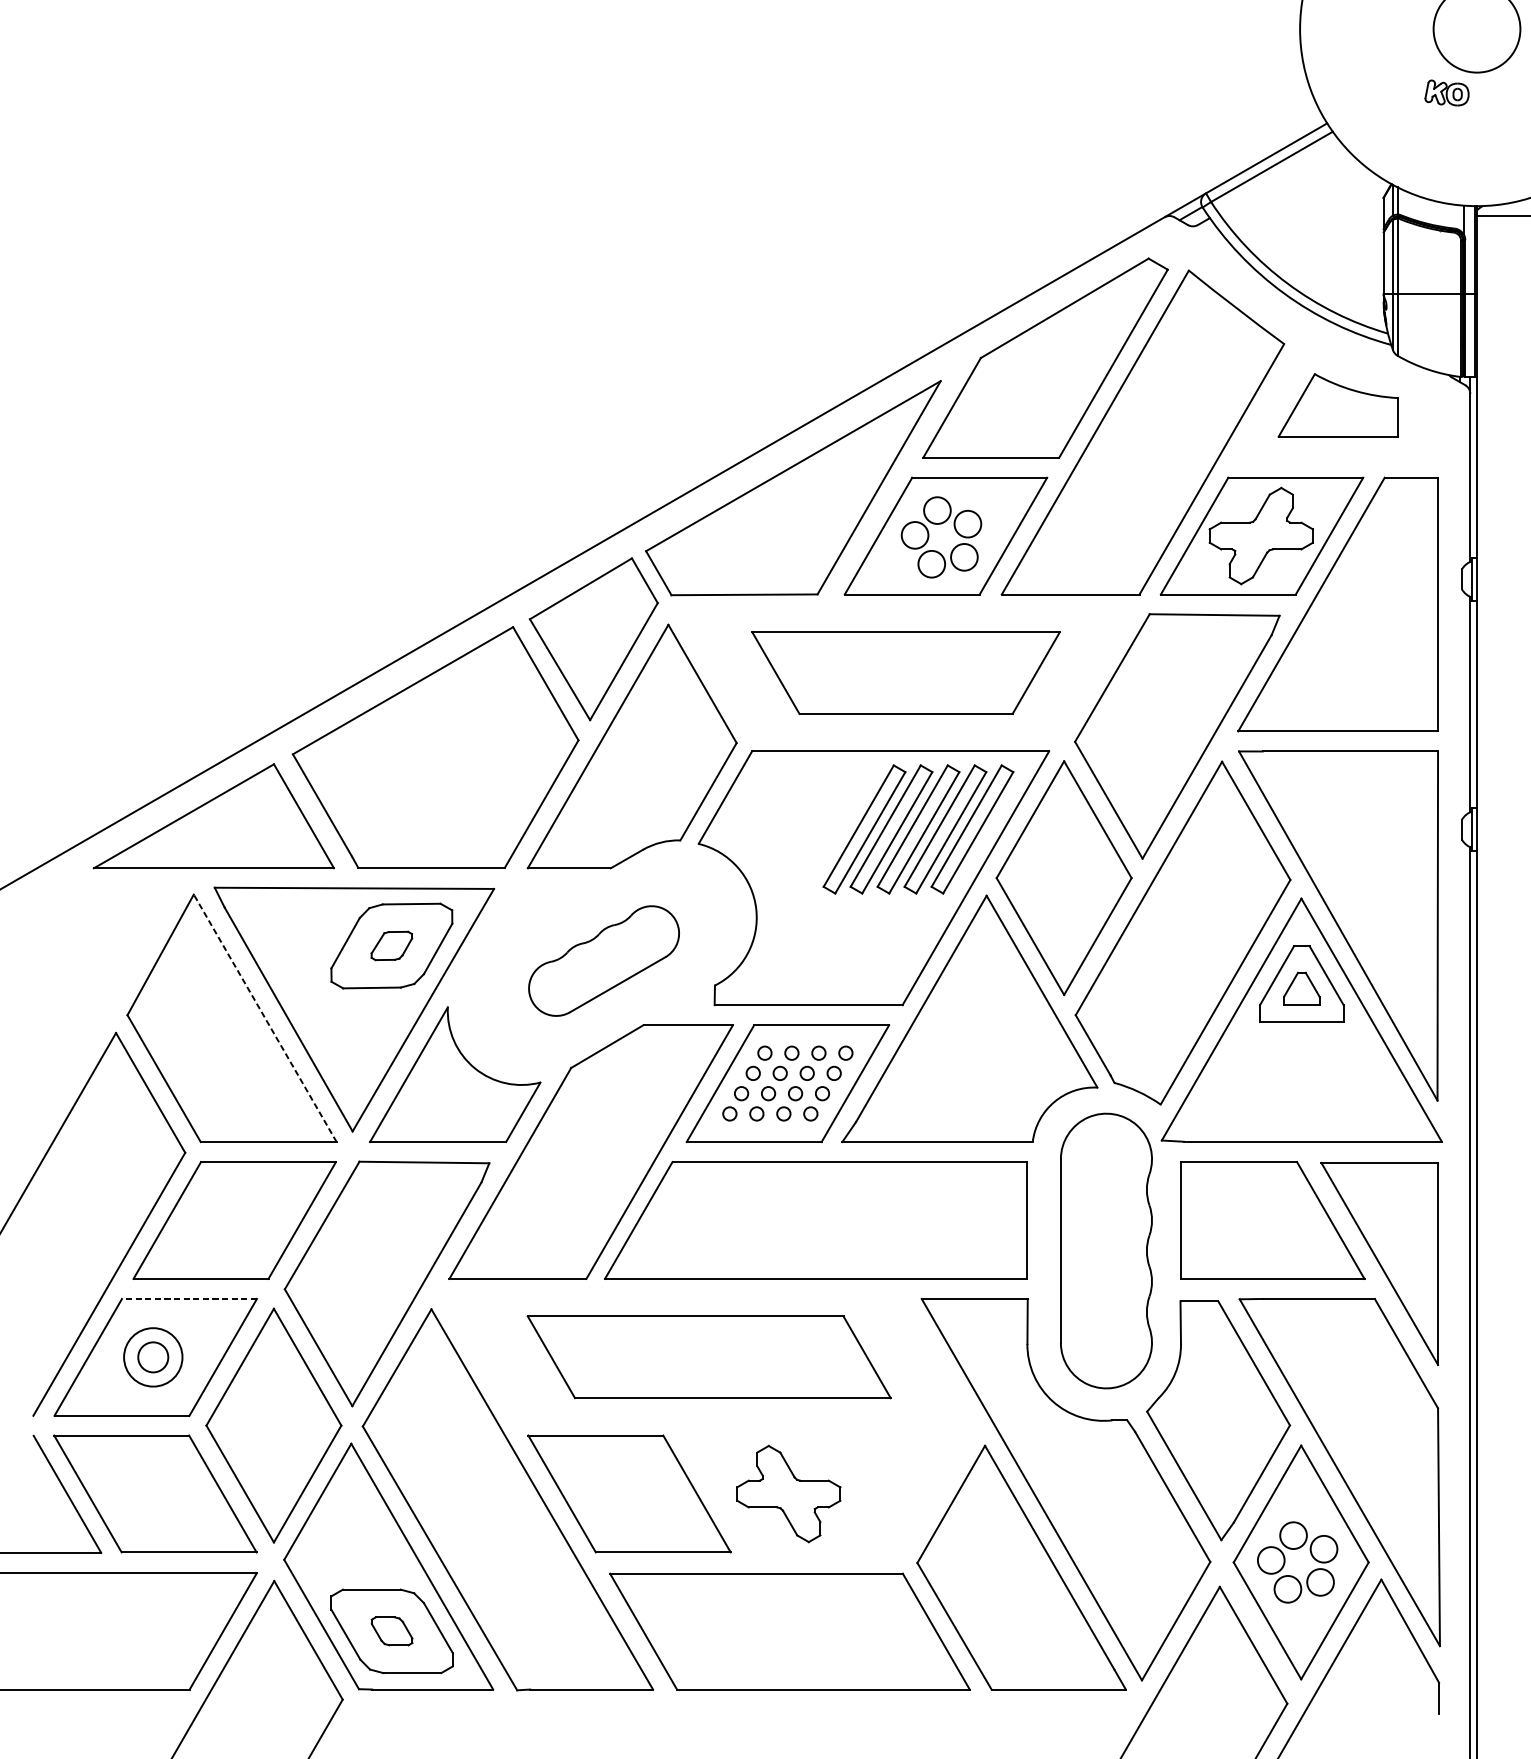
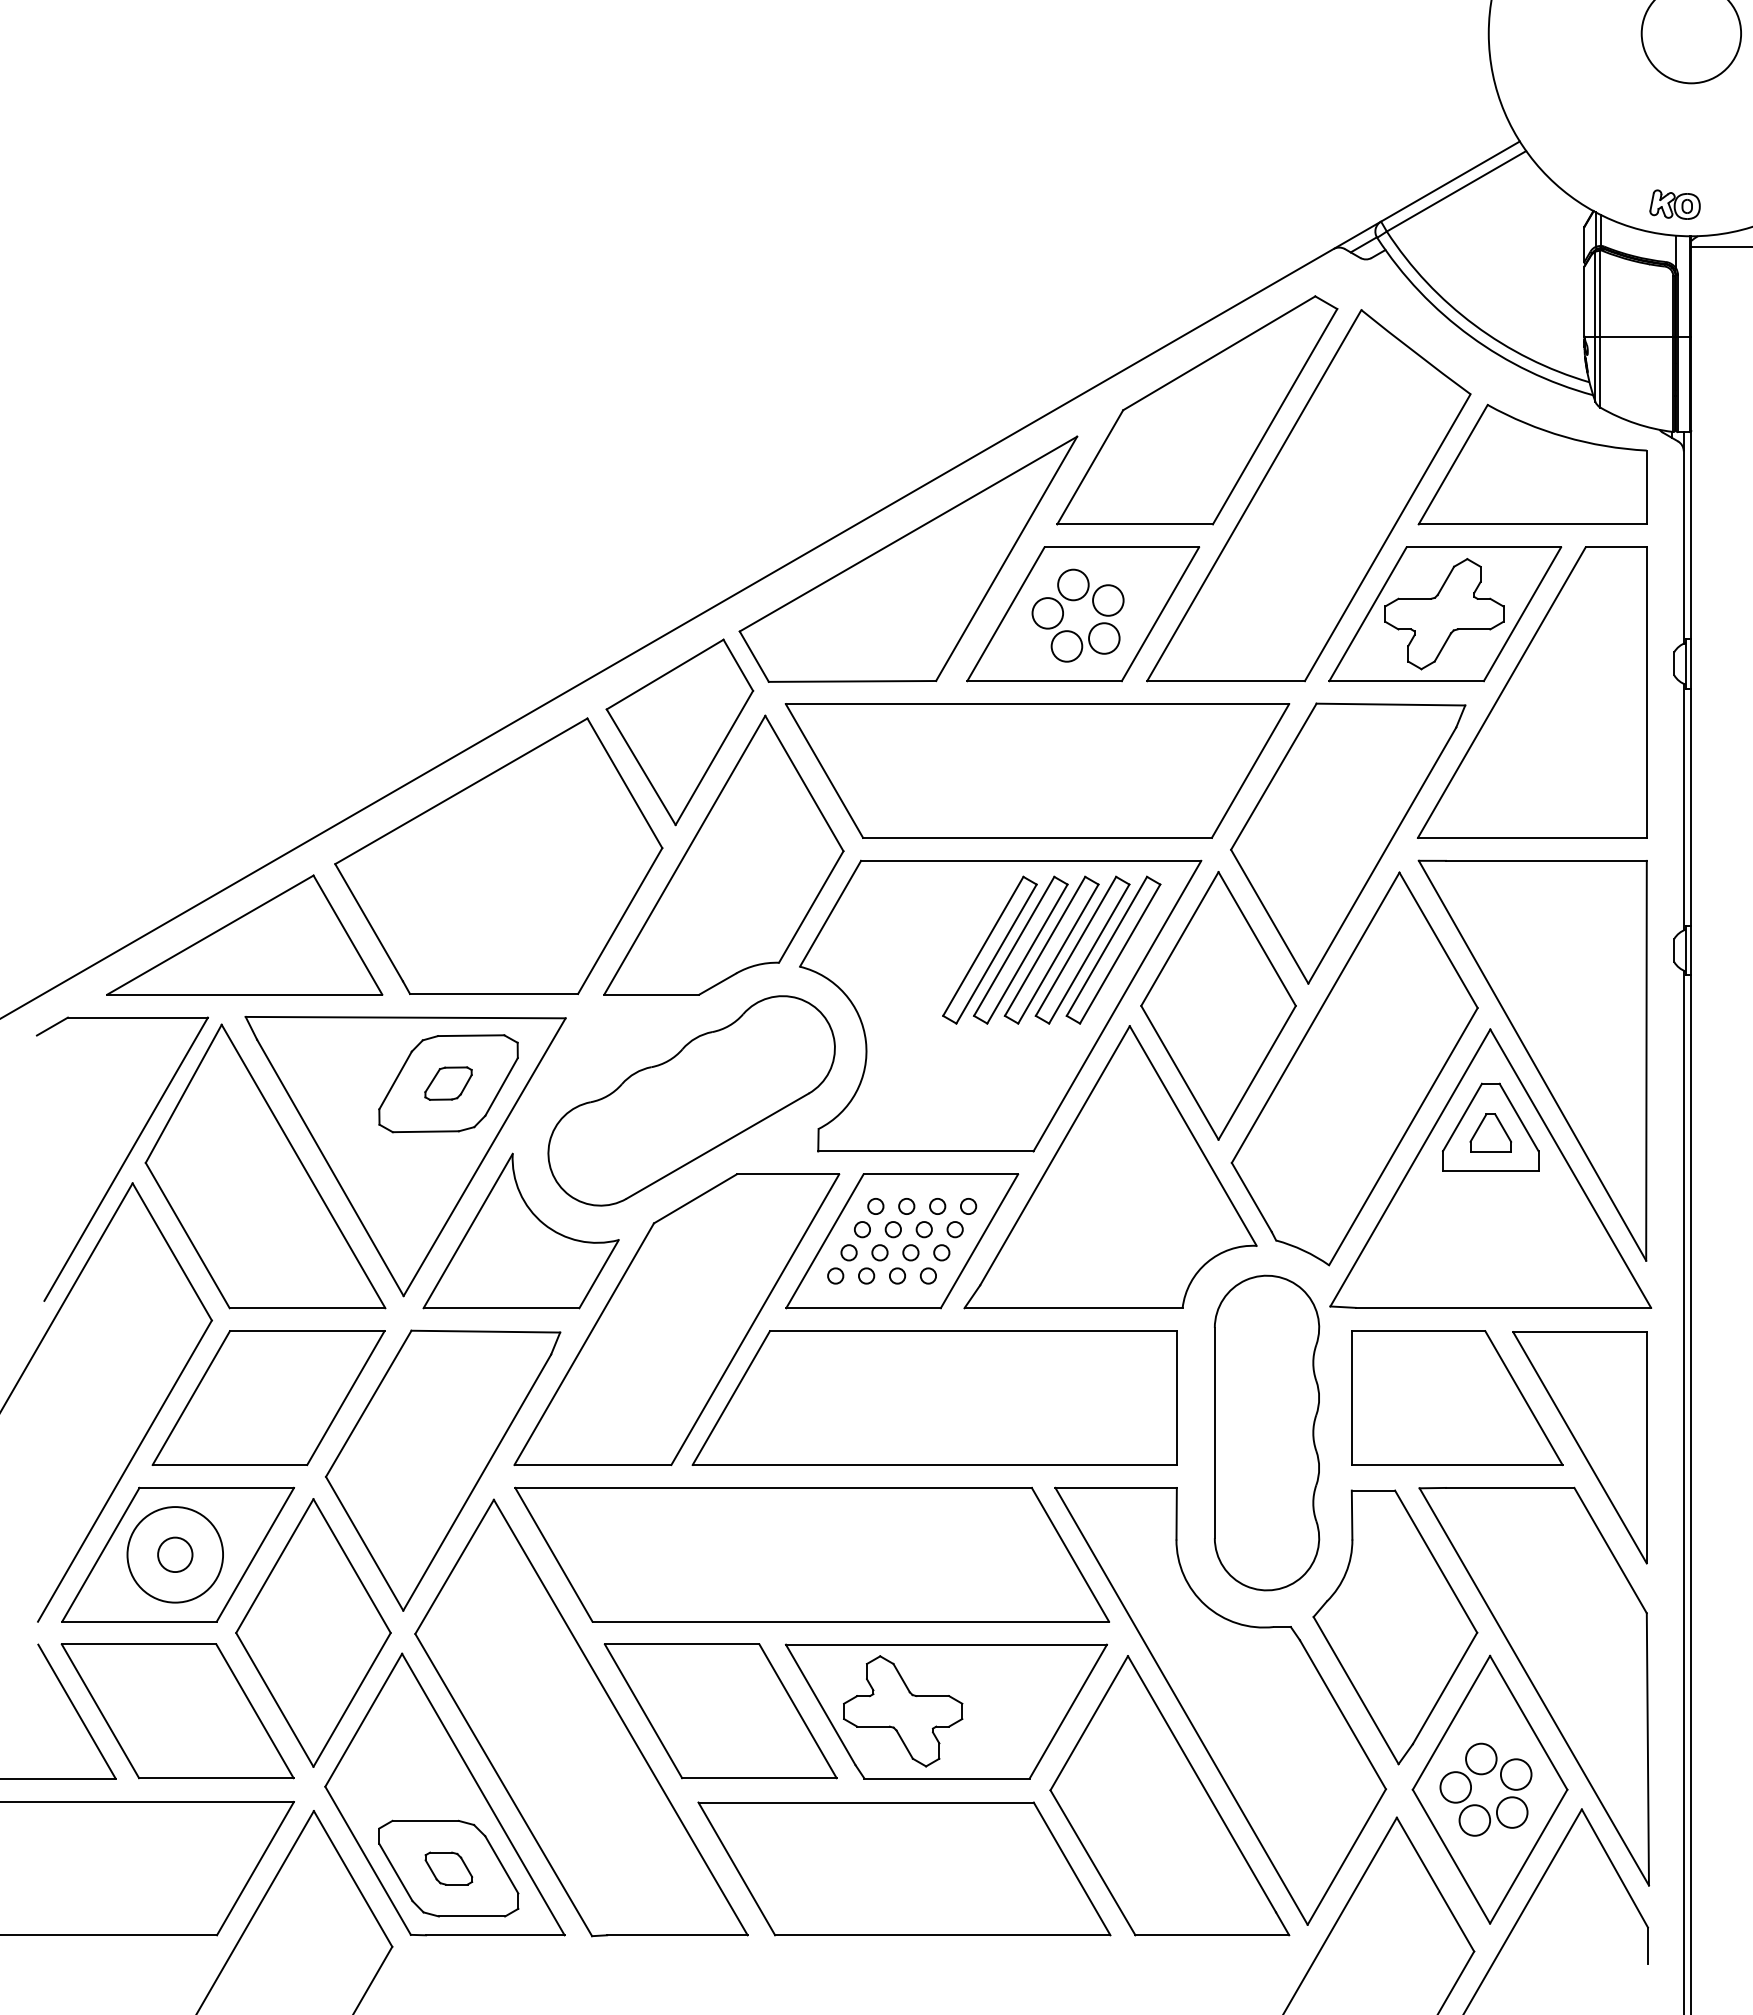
part: (1446, 92) -> (1674, 204), moved
part: (1338, 405) -> (1532, 464), size x1.67
part: (906, 672) -> (1037, 770), size x1.43
part: (603, 960) -> (691, 1100), size x1.67
part: (106, 1011) -> (121, 1158), added
line: (265, 1018) -> (303, 1166), dashed -> solid
line: (189, 1298) -> (216, 1487), dashed -> solid
circle: (153, 1357) -> (175, 1554), size x1.43
part: (708, 1357) -> (811, 1554), size x1.43
part: (825, 1494) -> (945, 1711), added

